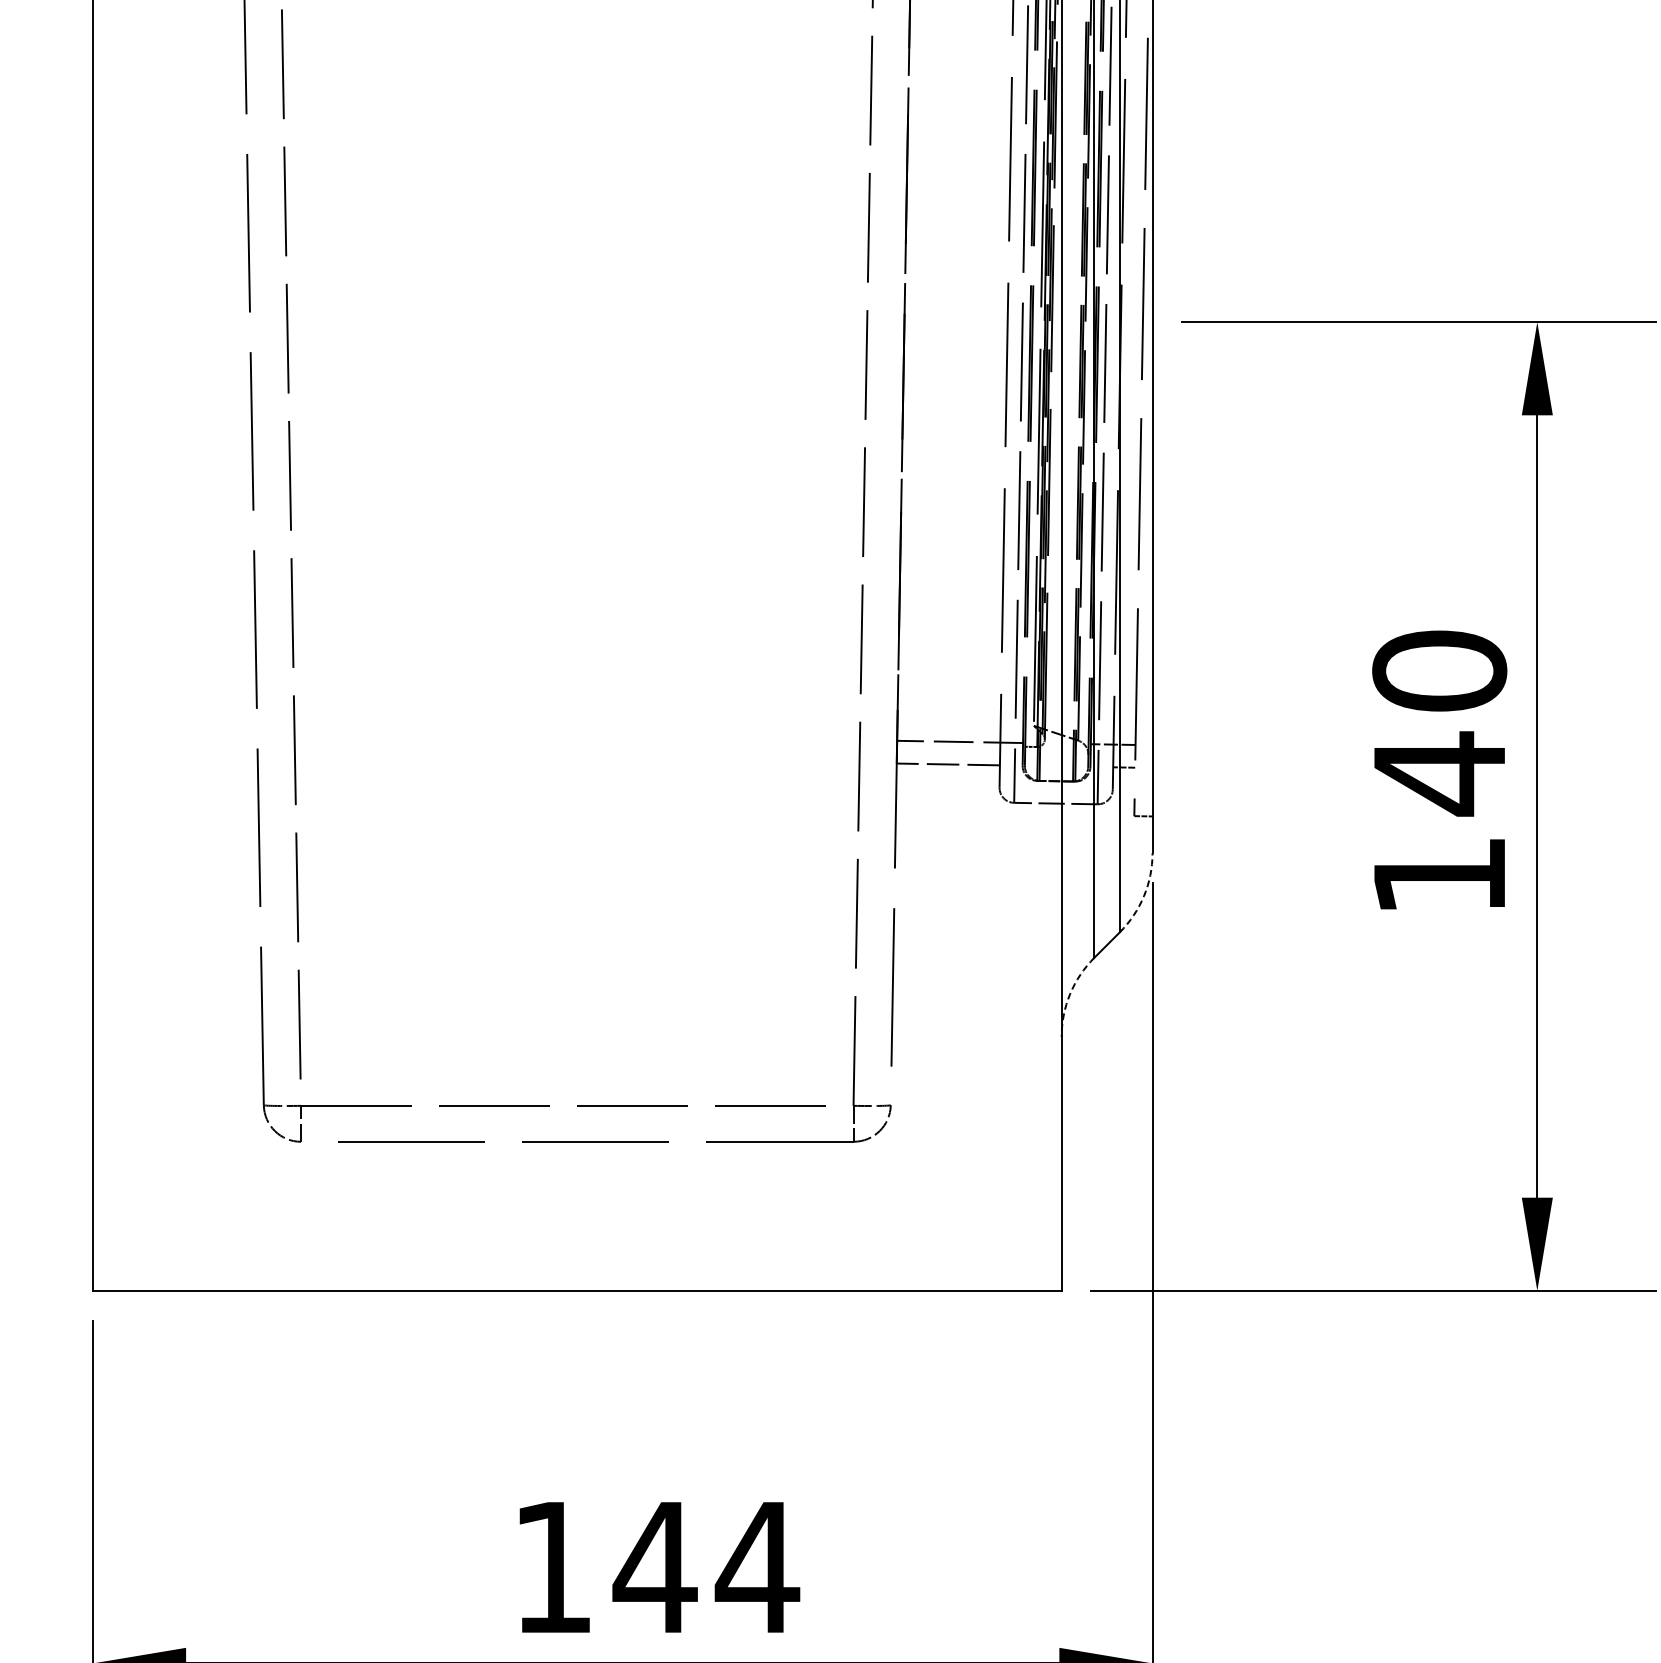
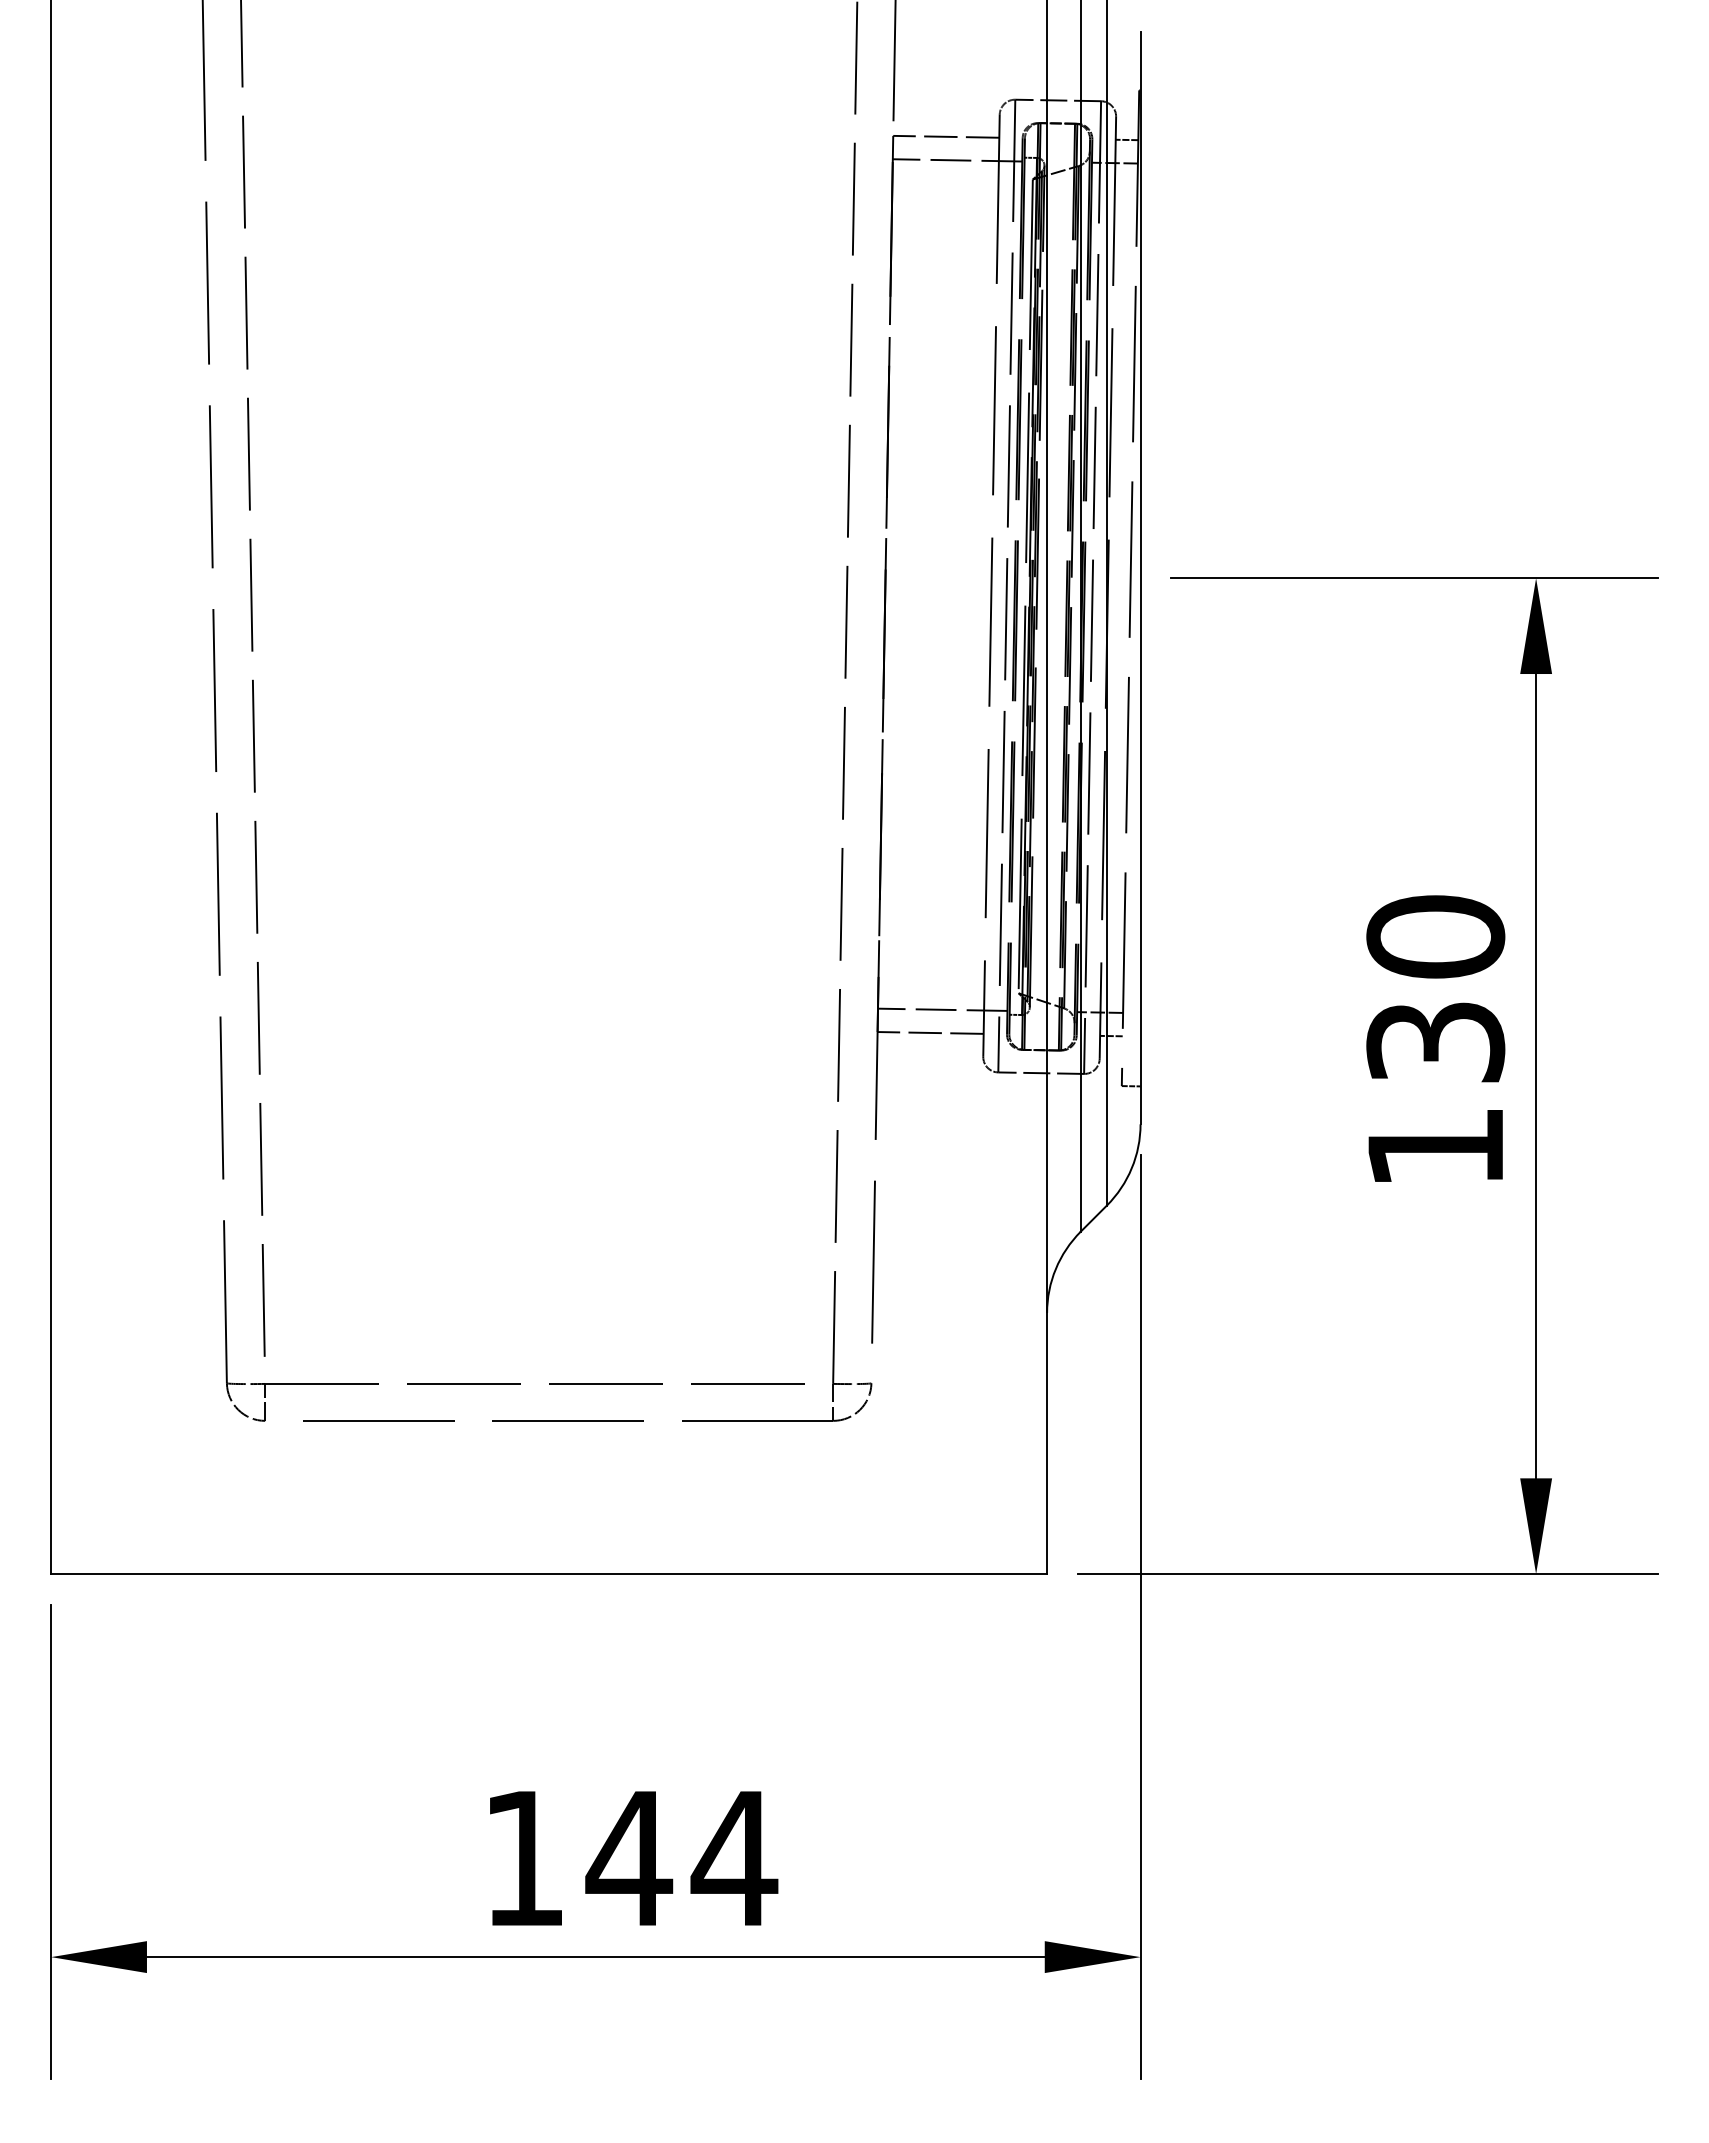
text: (1439, 773) -> (1435, 1042), 140 -> 130
arc: (1143, 896) -> (1131, 1168), dashed -> solid
arc: (1069, 994) -> (1055, 1269), dashed -> solid

